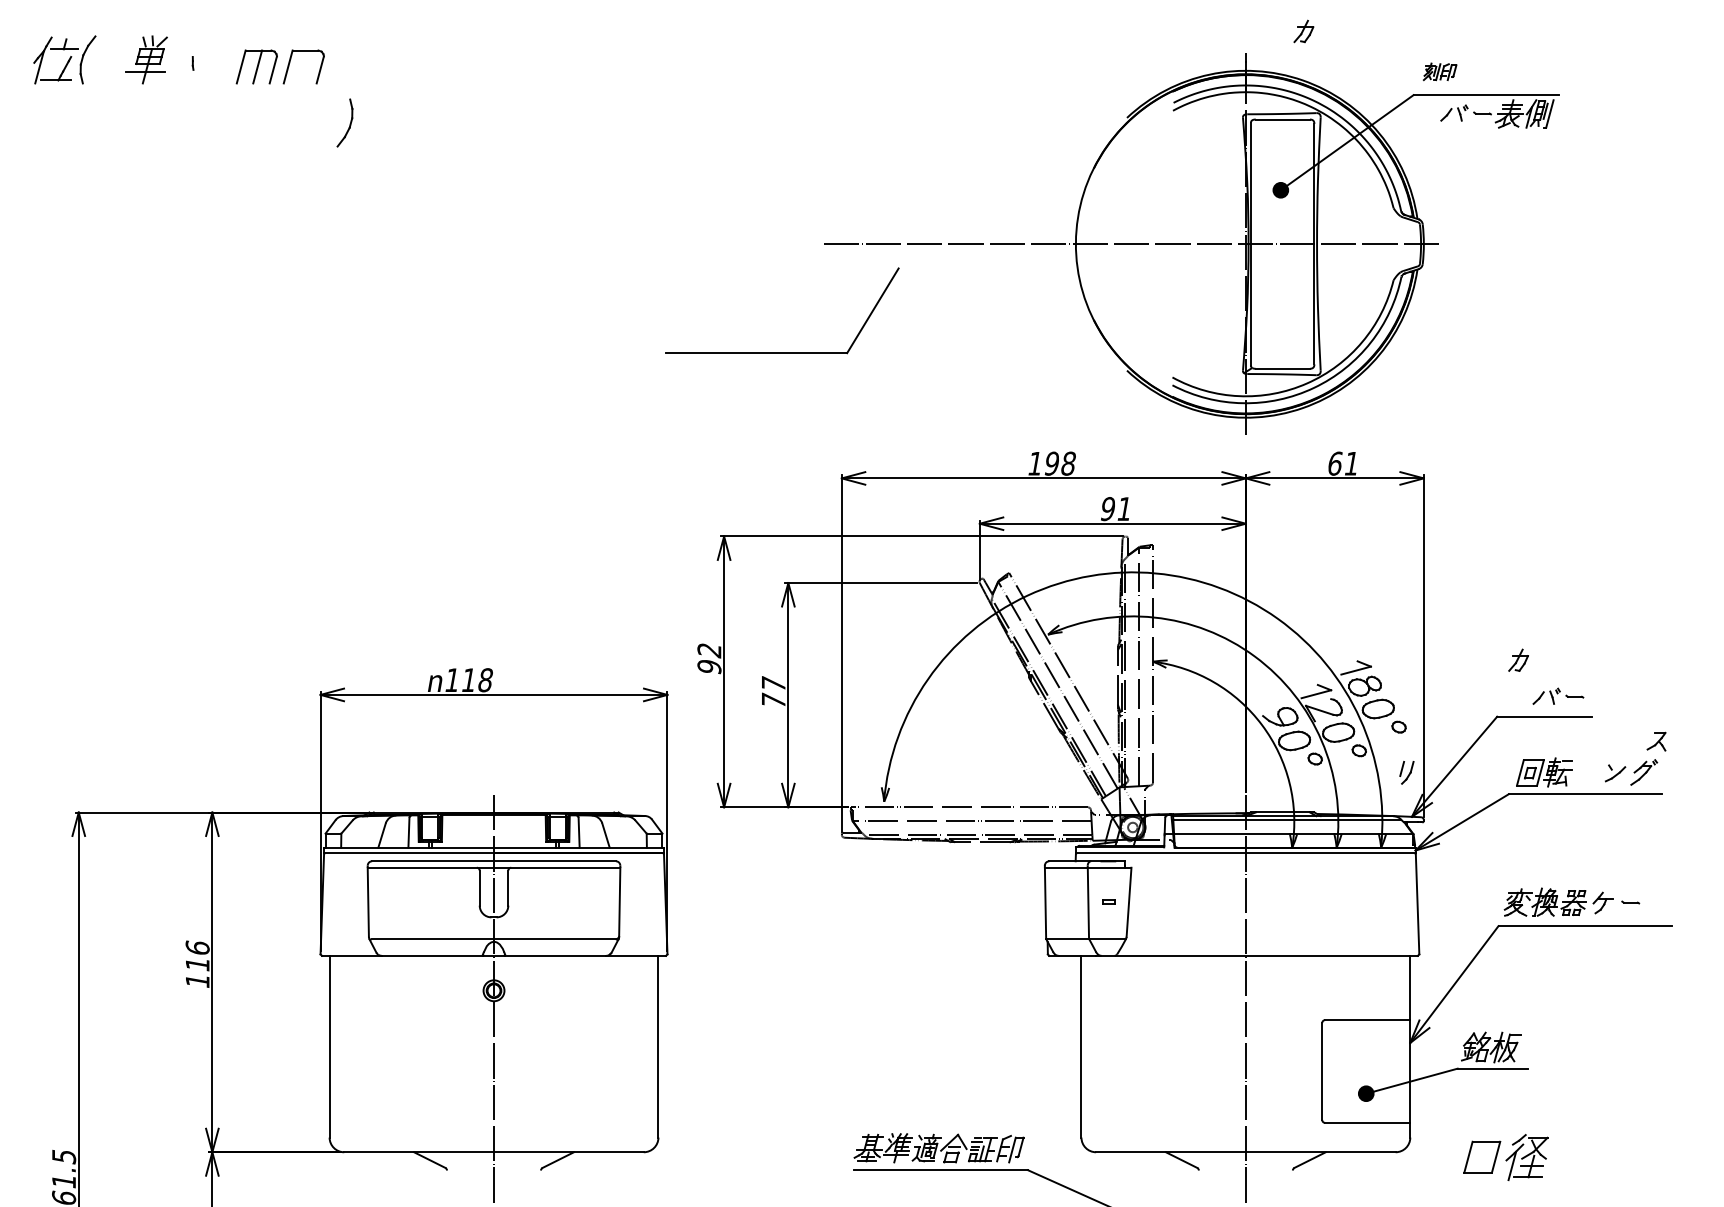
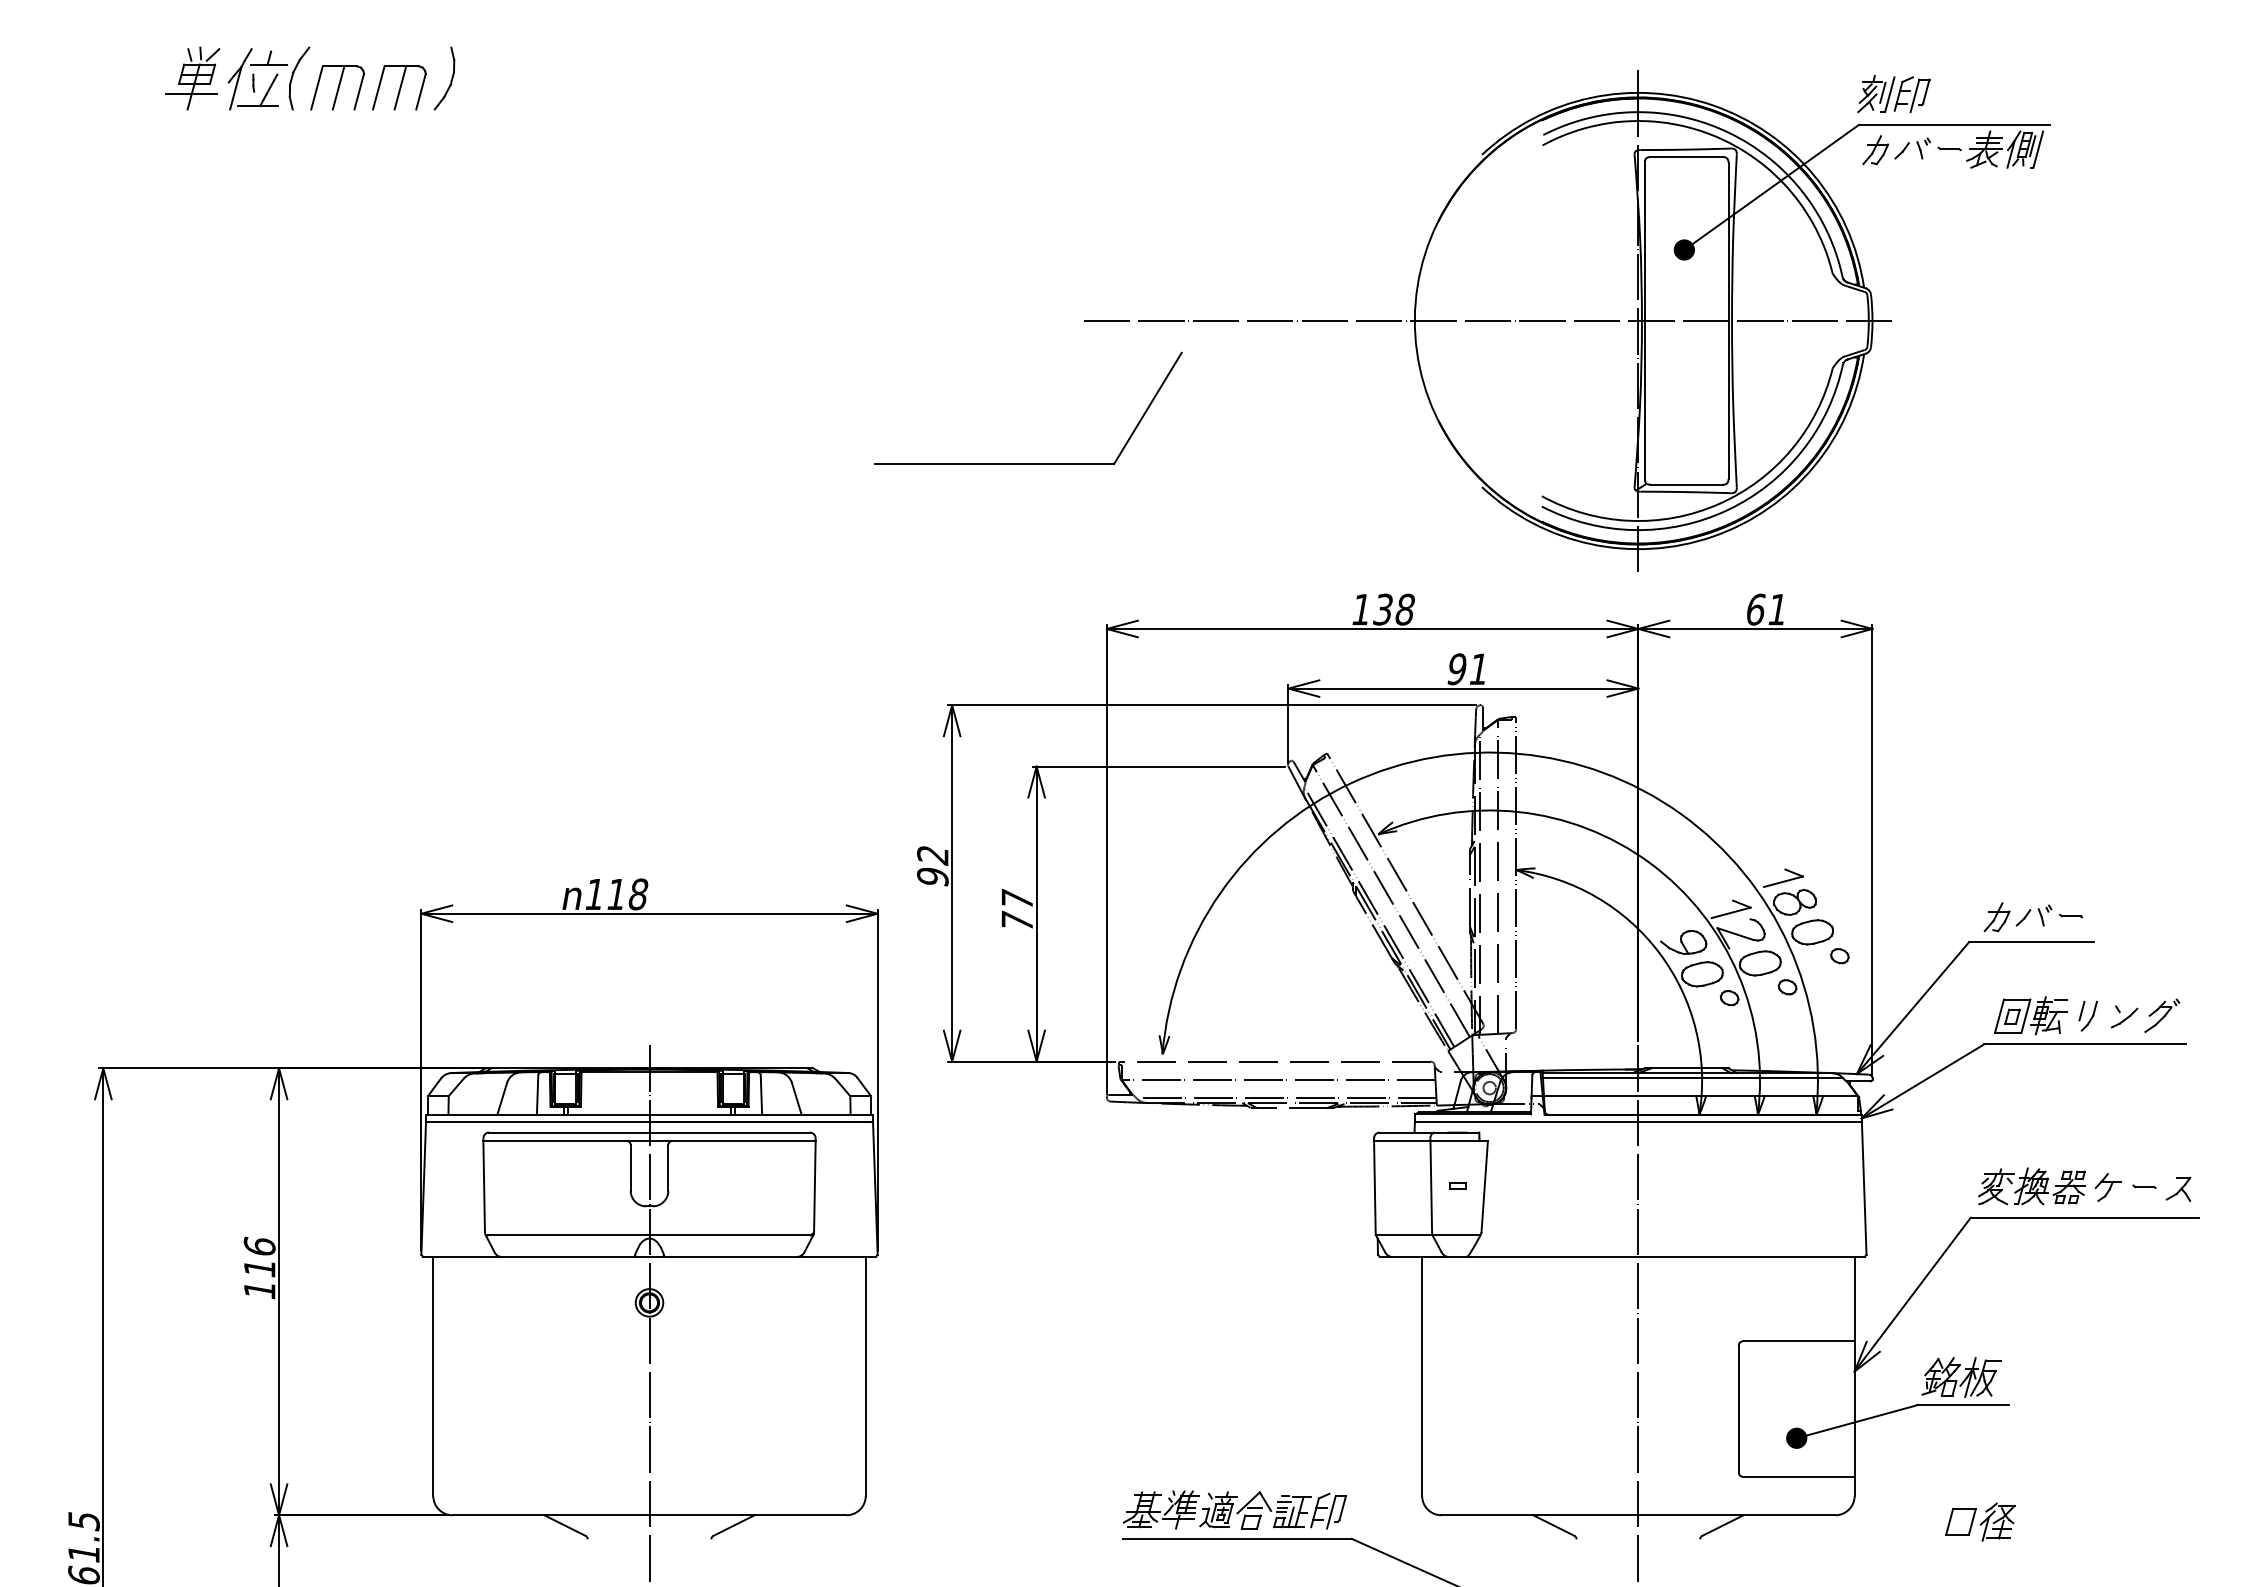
part: (1303, 31) -> (1875, 150), moved
part: (64, 59) -> (268, 78), moved
line: (304, 66) -> (400, 87), added
part: (1439, 72) -> (1893, 94), size x1.67
part: (349, 124) -> (450, 80), moved
text: (1051, 463) -> (1382, 609), 198 -> 138
part: (1518, 660) -> (1996, 917), moved
part: (1656, 741) -> (2178, 1188), moved
part: (1406, 772) -> (2087, 1015), moved
part: (1505, 1156) -> (1980, 1521), size x0.62

